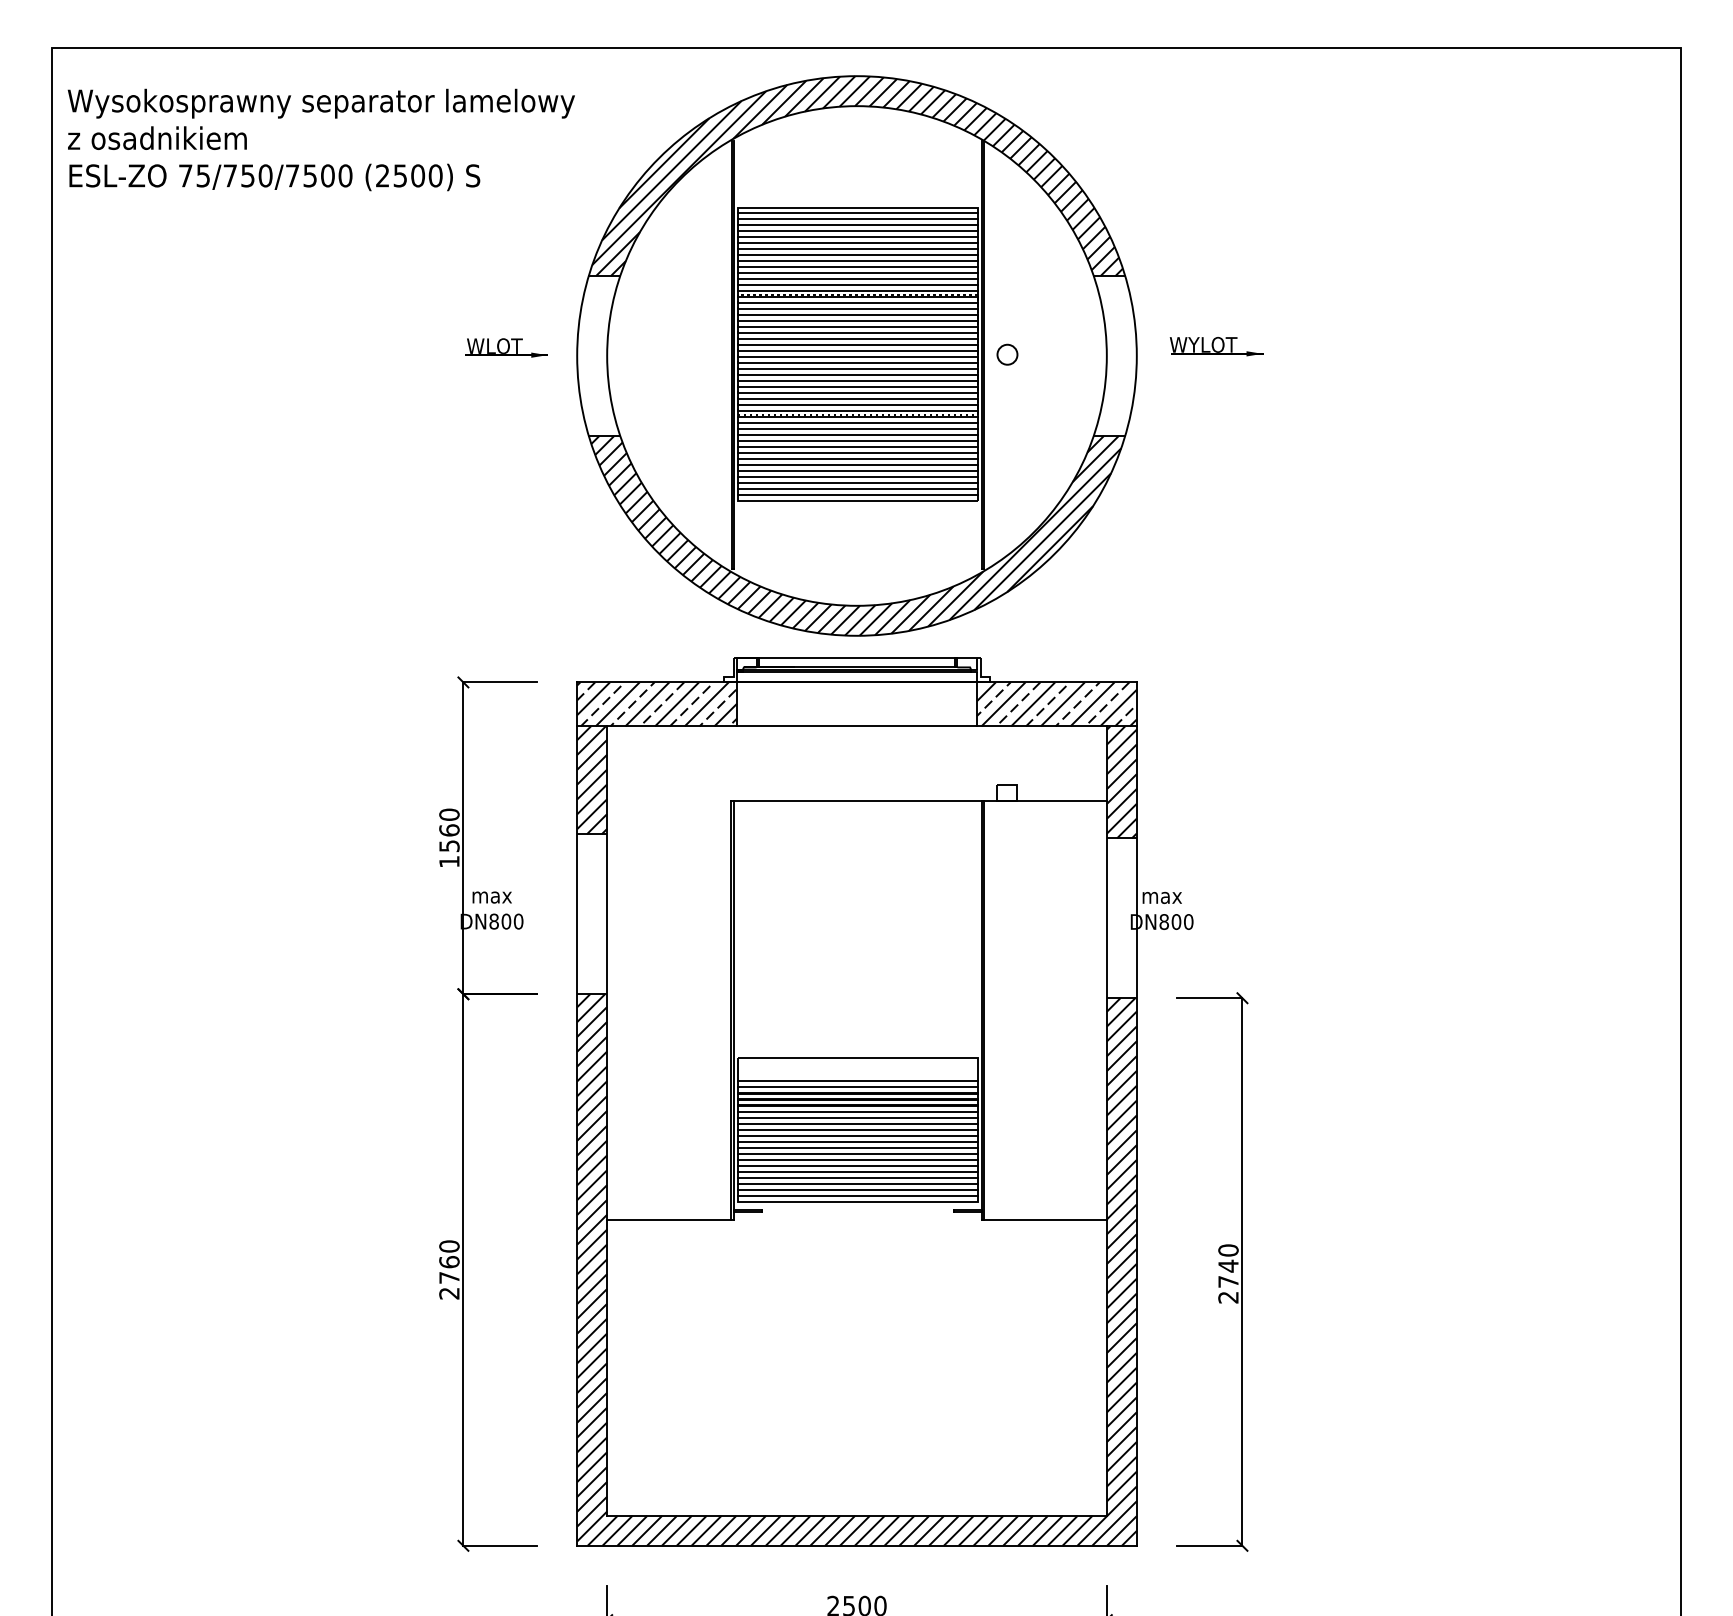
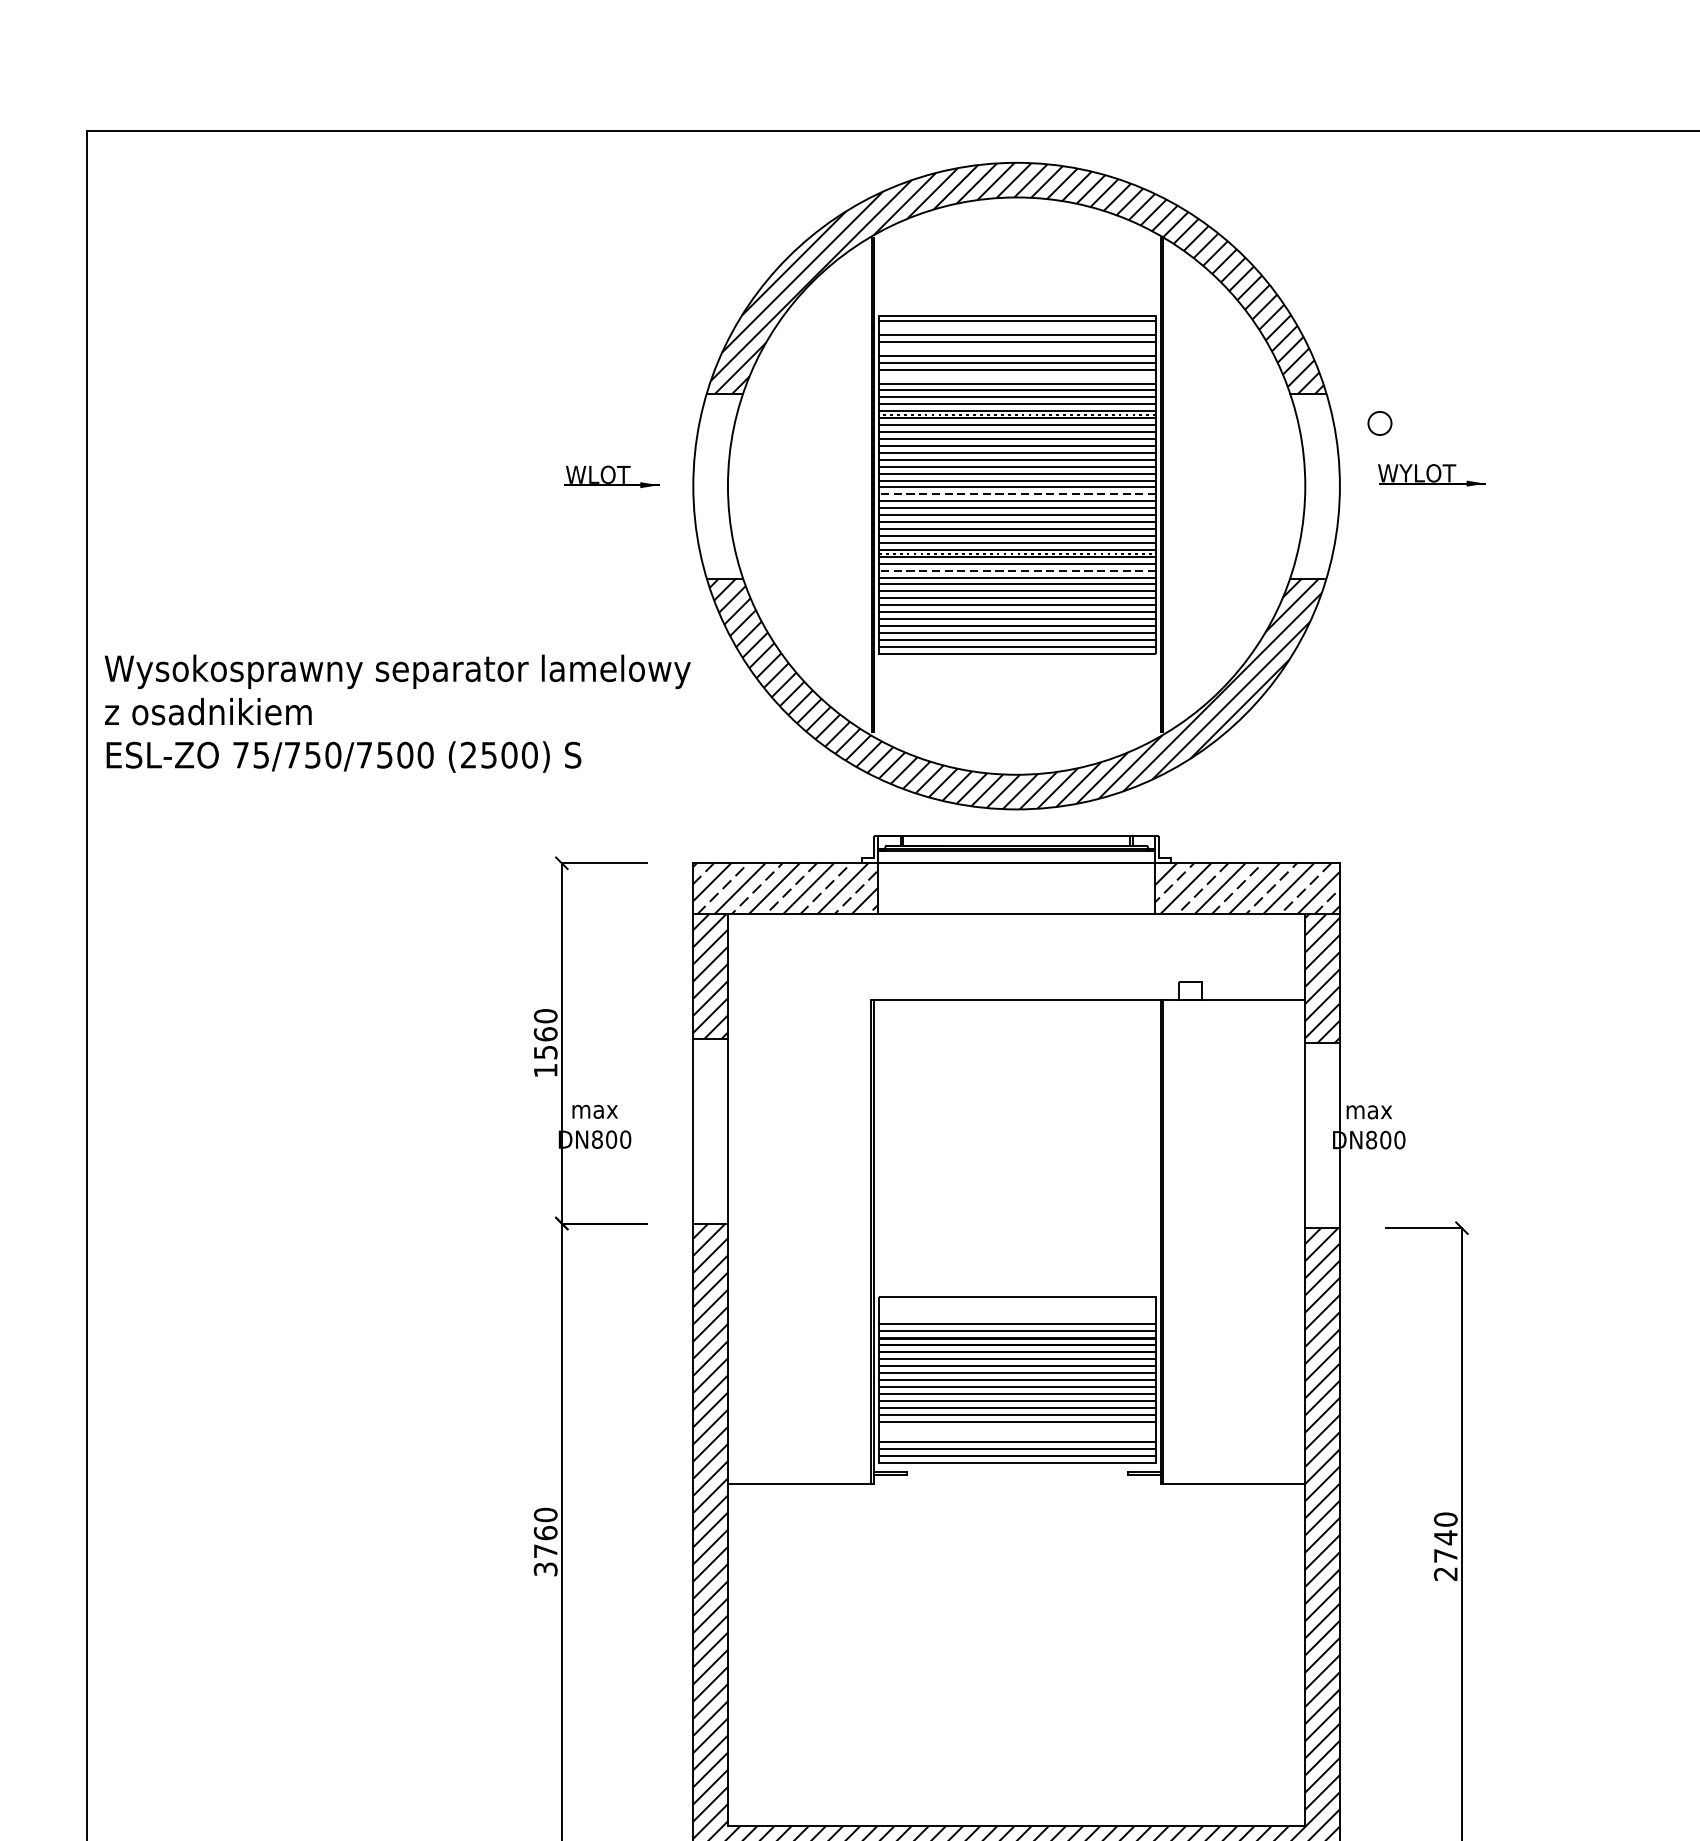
text: (320, 139) -> (396, 713), moved
line: (857, 219) -> (1017, 328), removed
line: (857, 237) -> (1017, 349), removed
line: (857, 261) -> (1017, 376), removed
circle: (1007, 354) -> (1379, 423), moved
line: (857, 363) -> (1017, 494), solid -> dashed
line: (857, 429) -> (1017, 571), solid -> dashed
line: (857, 1171) -> (1017, 1428), removed
line: (857, 1177) -> (1017, 1435), removed
text: (449, 1293) -> (545, 1569), 2760 -> 3760

